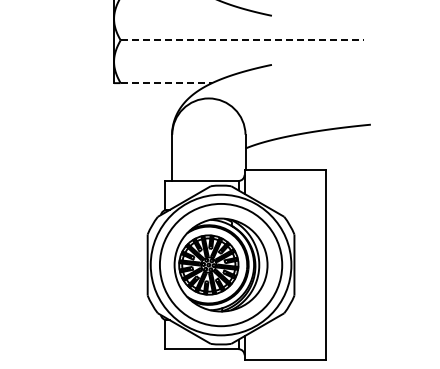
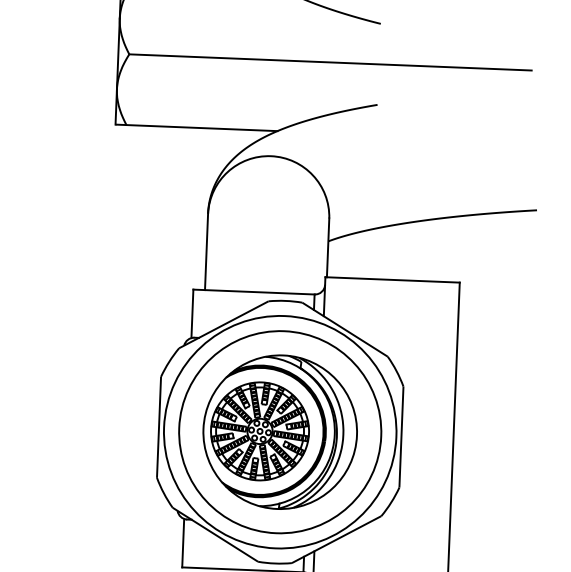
line: (242, 40) -> (330, 62), dashed -> solid
line: (166, 83) -> (202, 128), dashed -> solid

